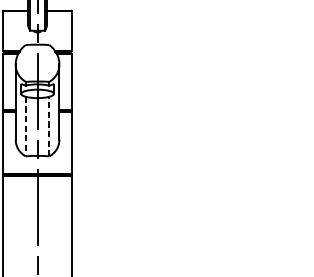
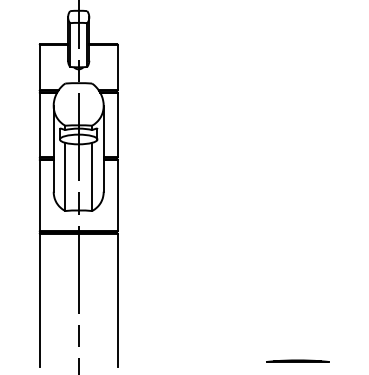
line: (49, 126) -> (92, 176), dashed -> solid
line: (26, 127) -> (65, 177), dashed -> solid

